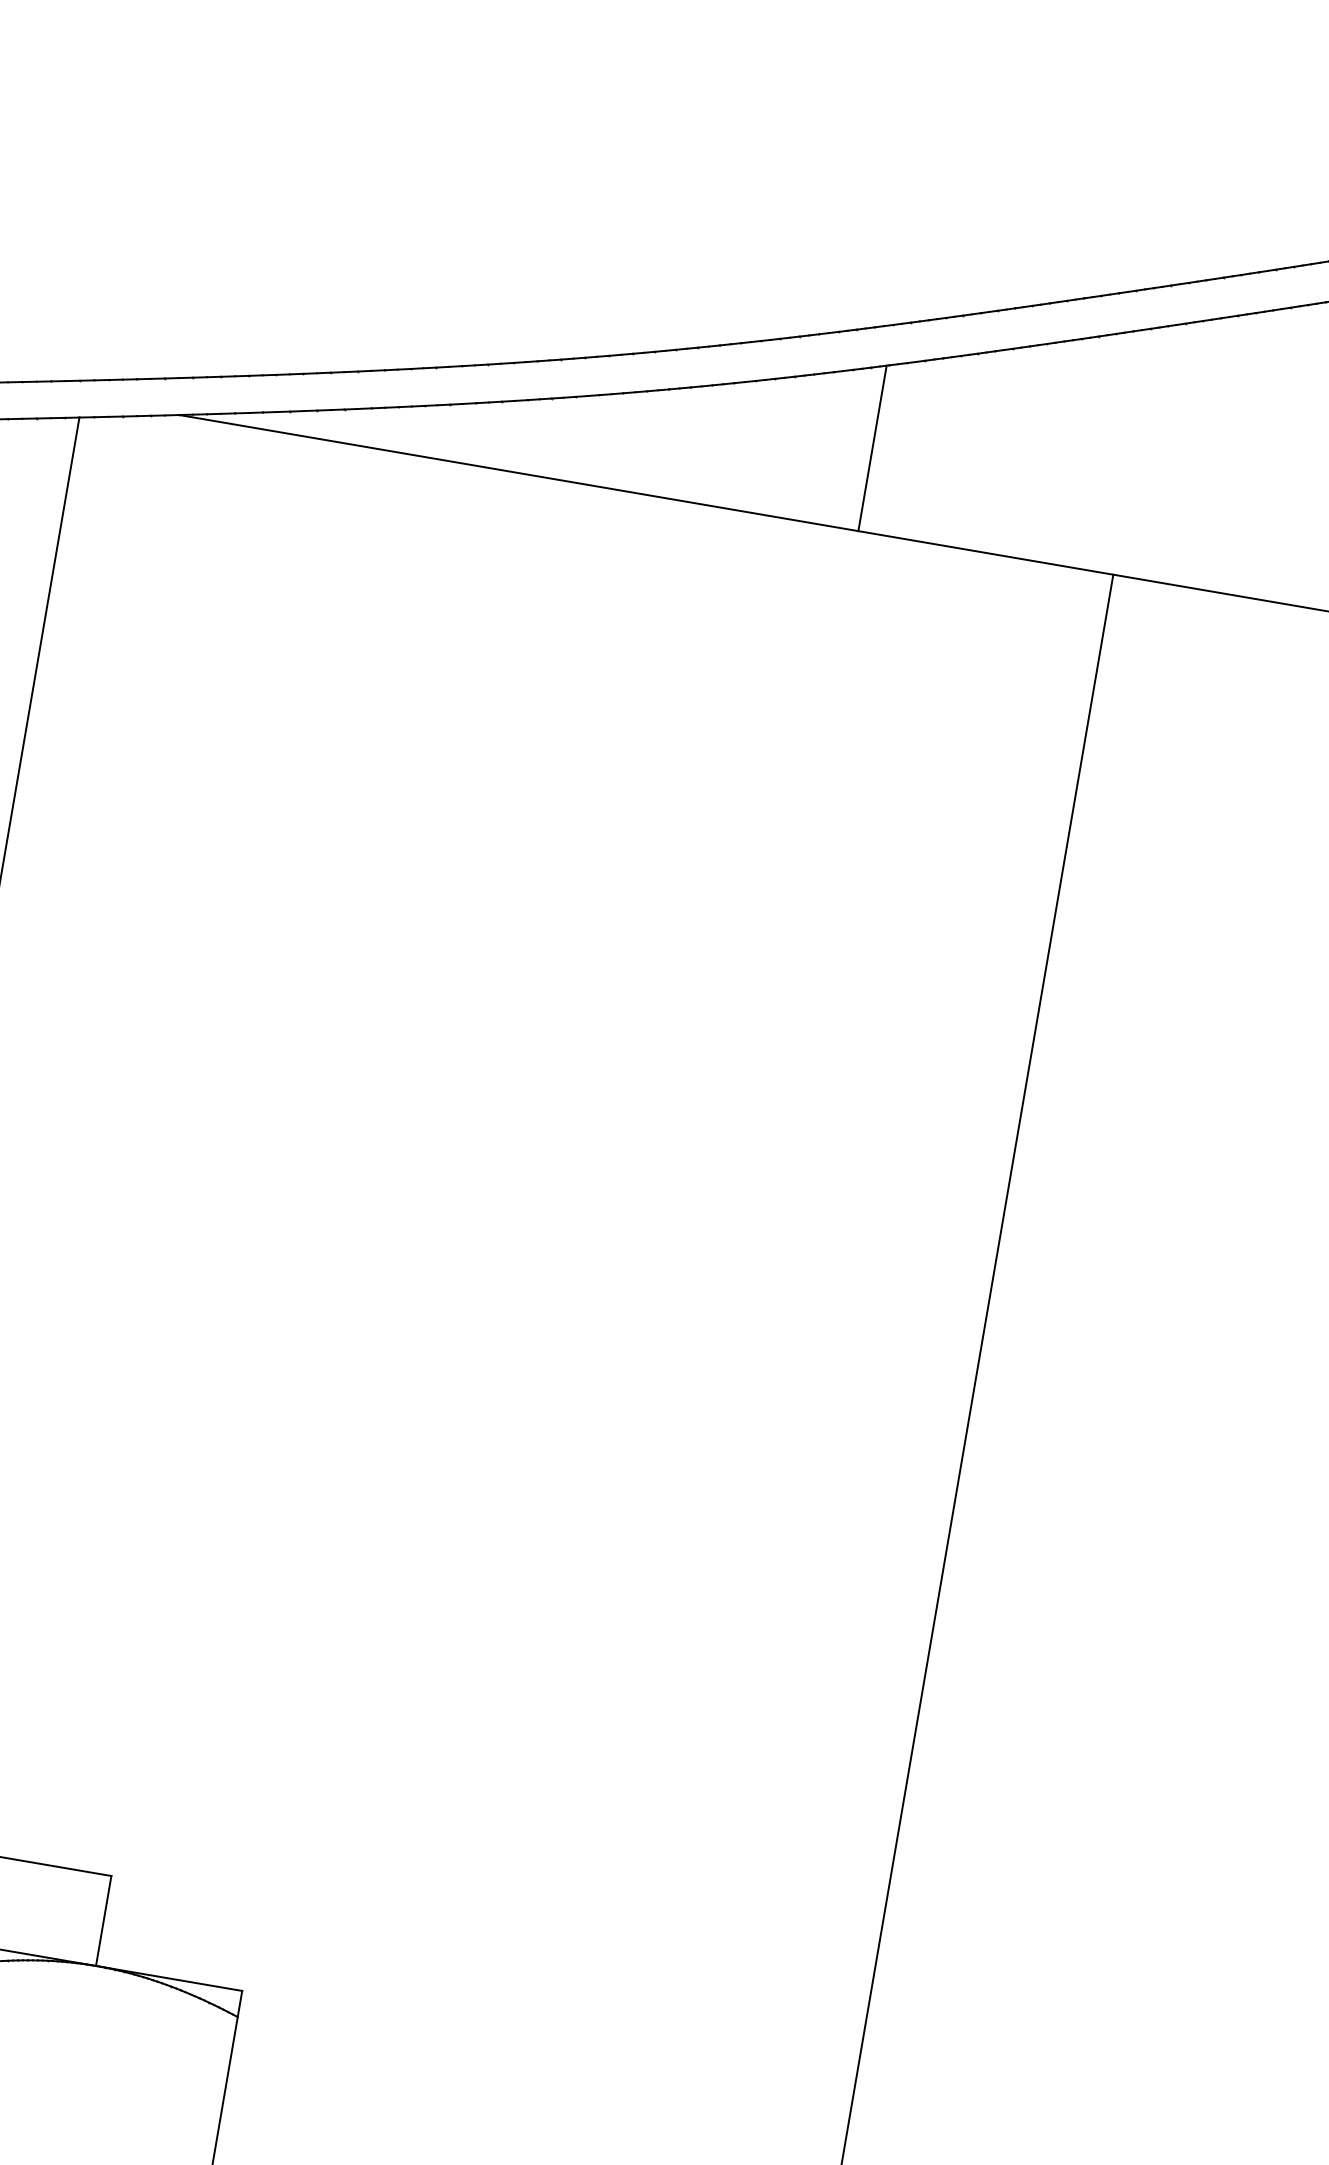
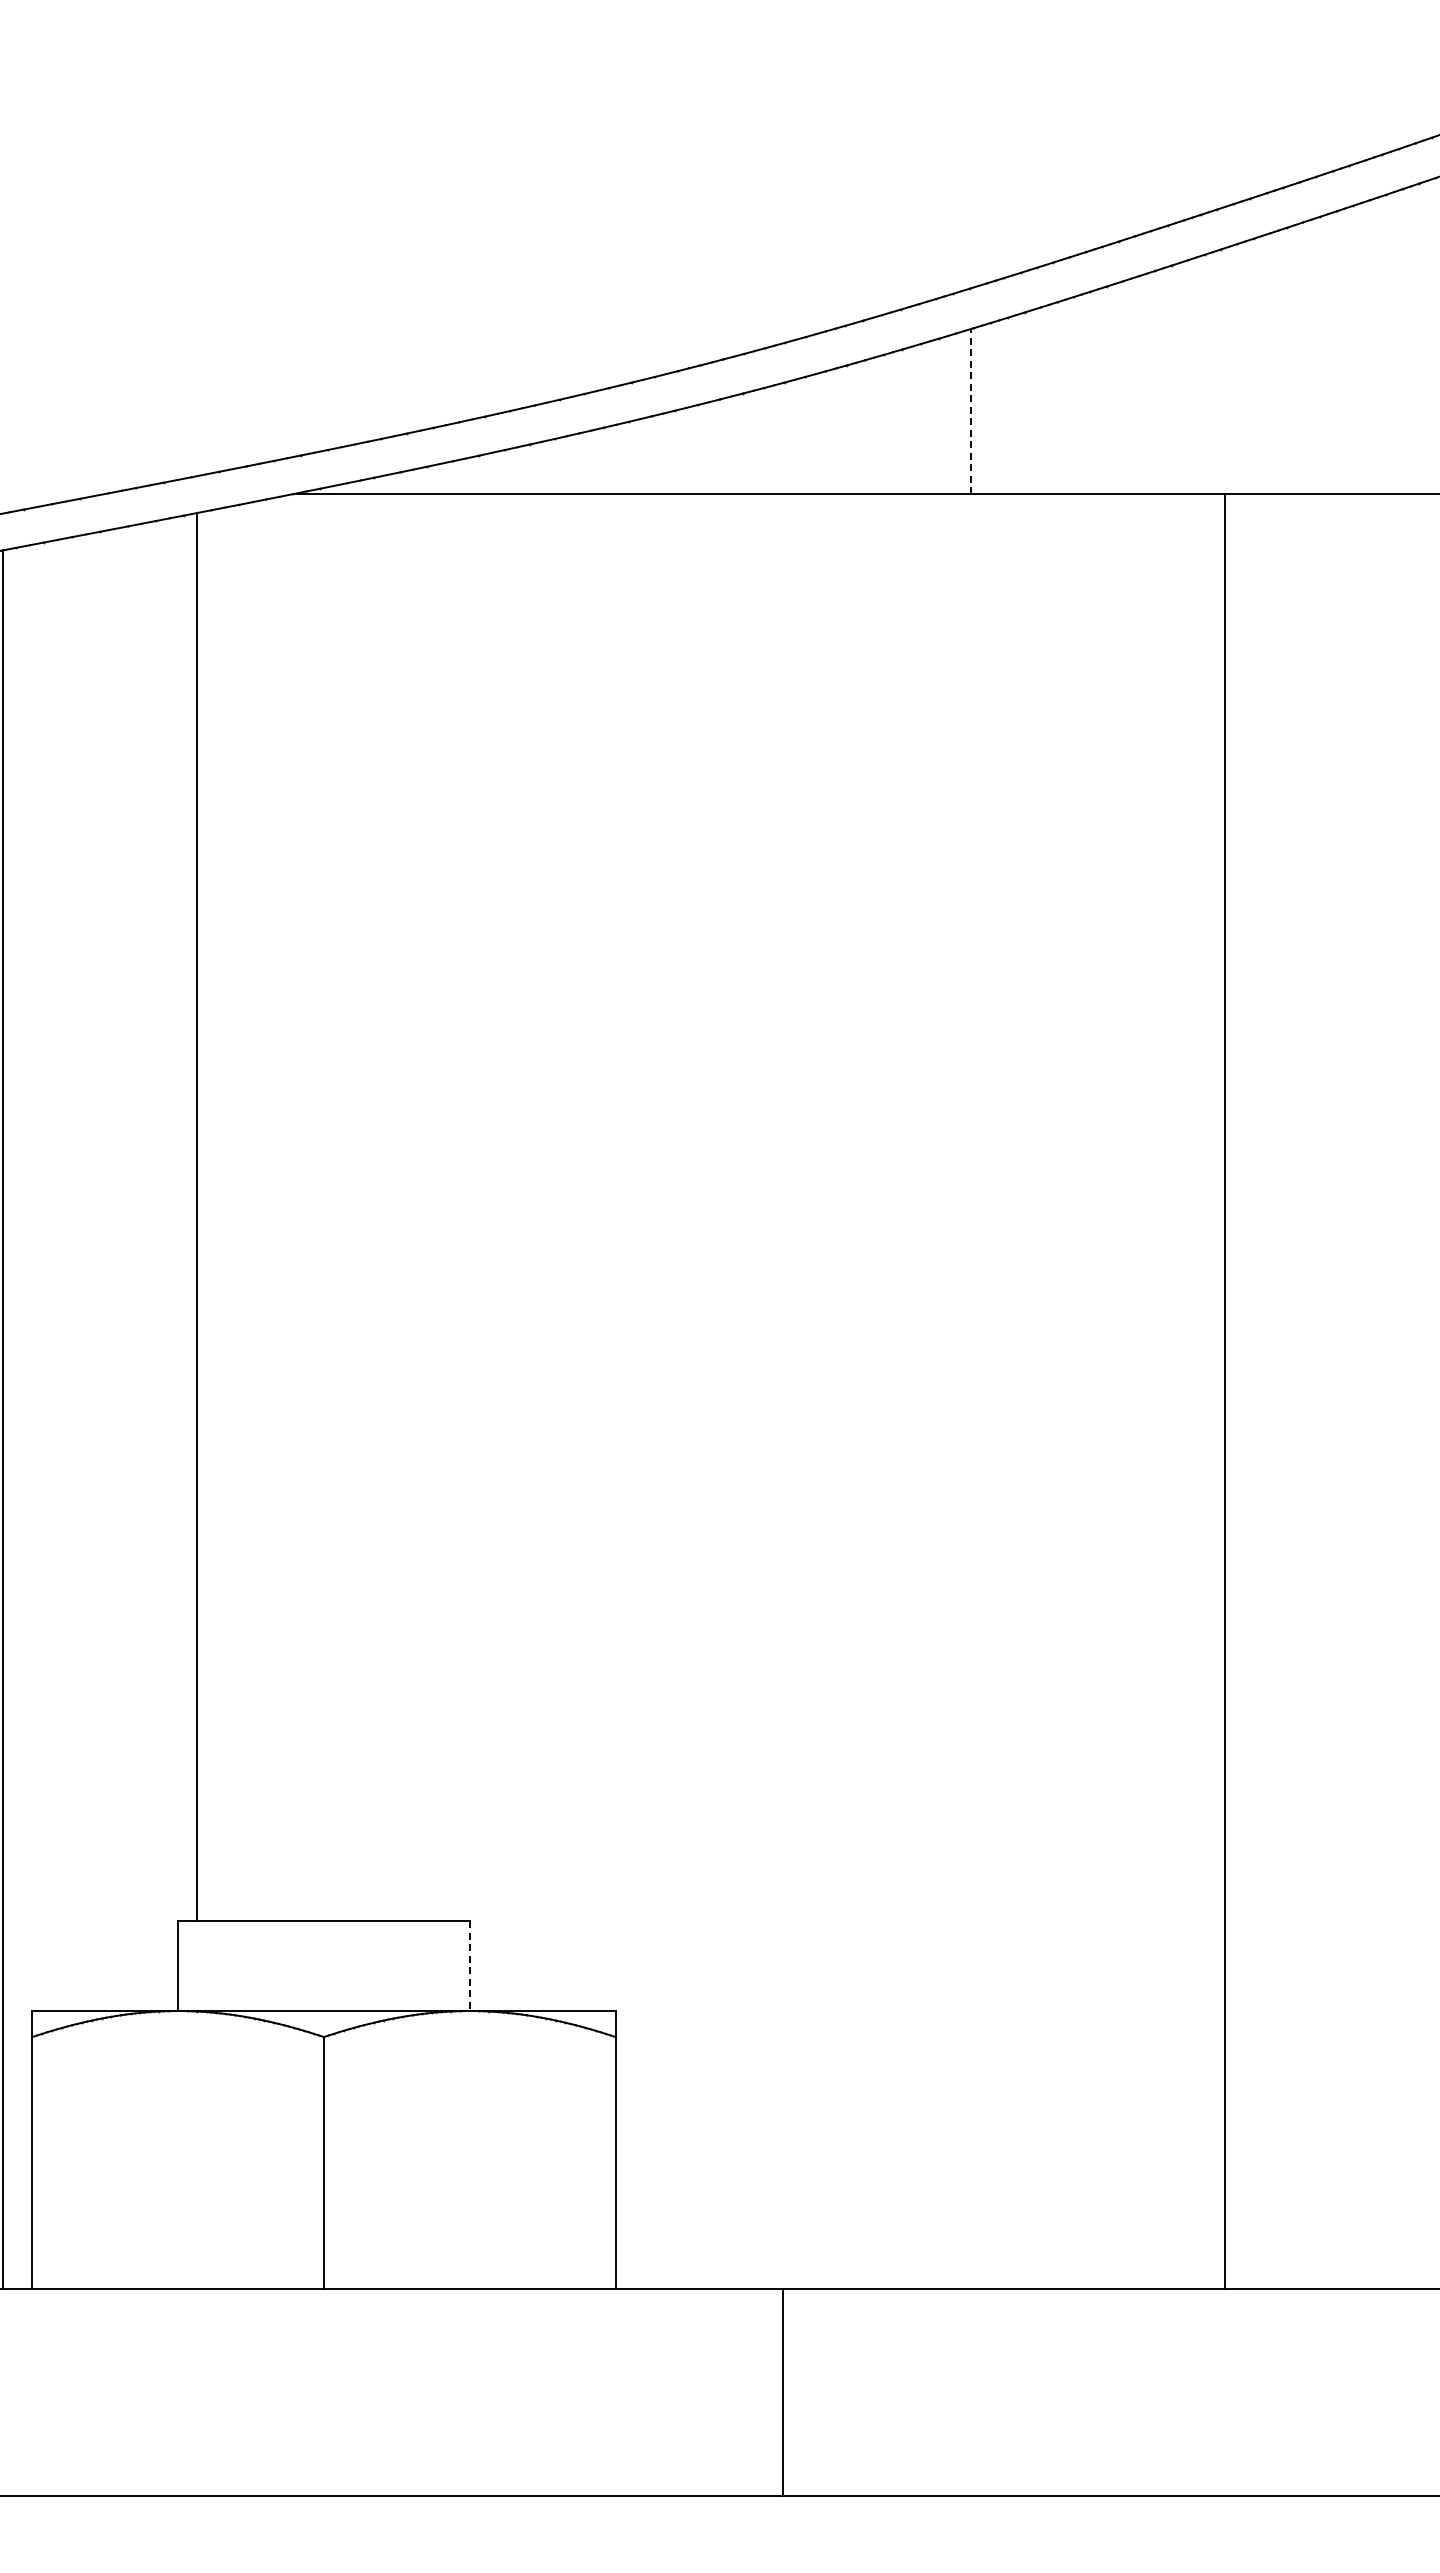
line: (873, 448) -> (971, 411), solid -> dashed
line: (103, 1921) -> (469, 1966), solid -> dashed

